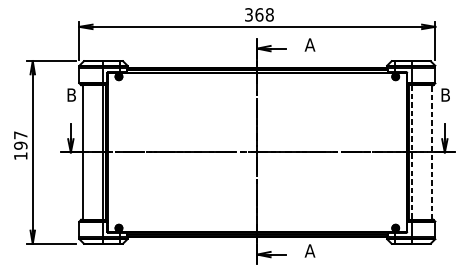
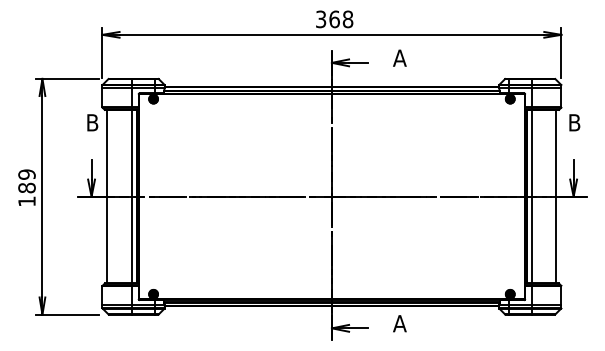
text: (20, 140) -> (26, 181), 197 -> 189
line: (412, 152) -> (531, 196), dashed -> solid
line: (431, 152) -> (556, 196), dashed -> solid

